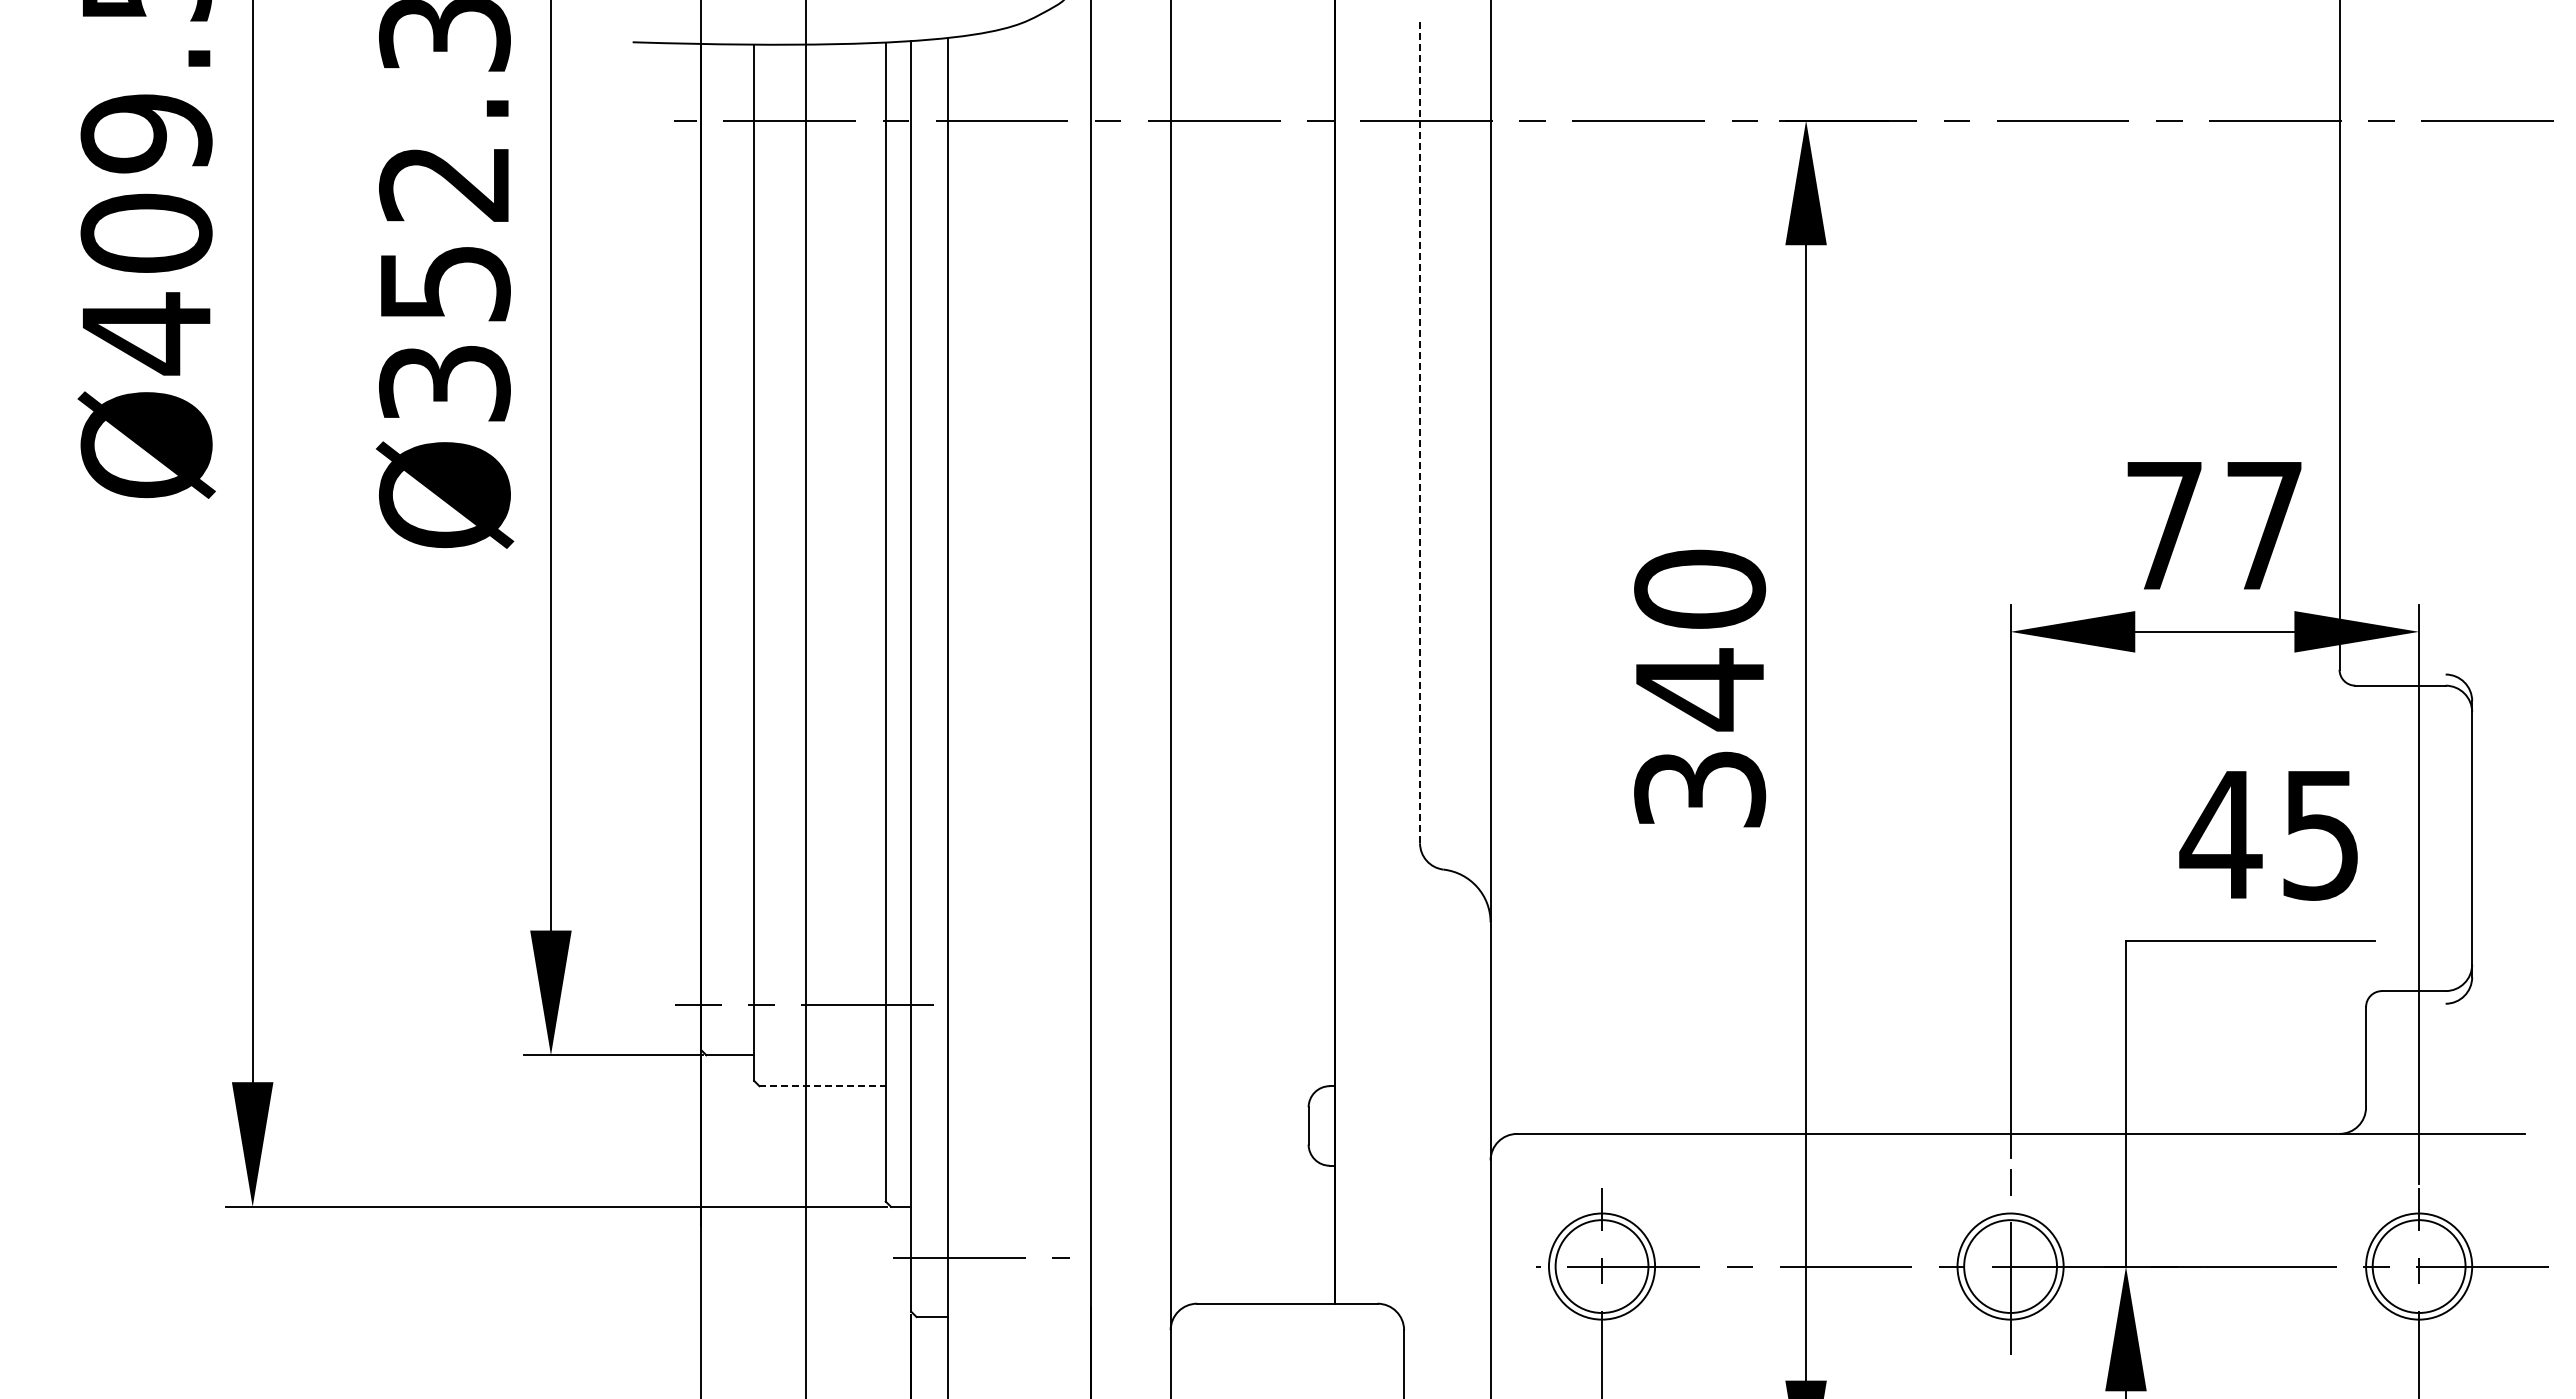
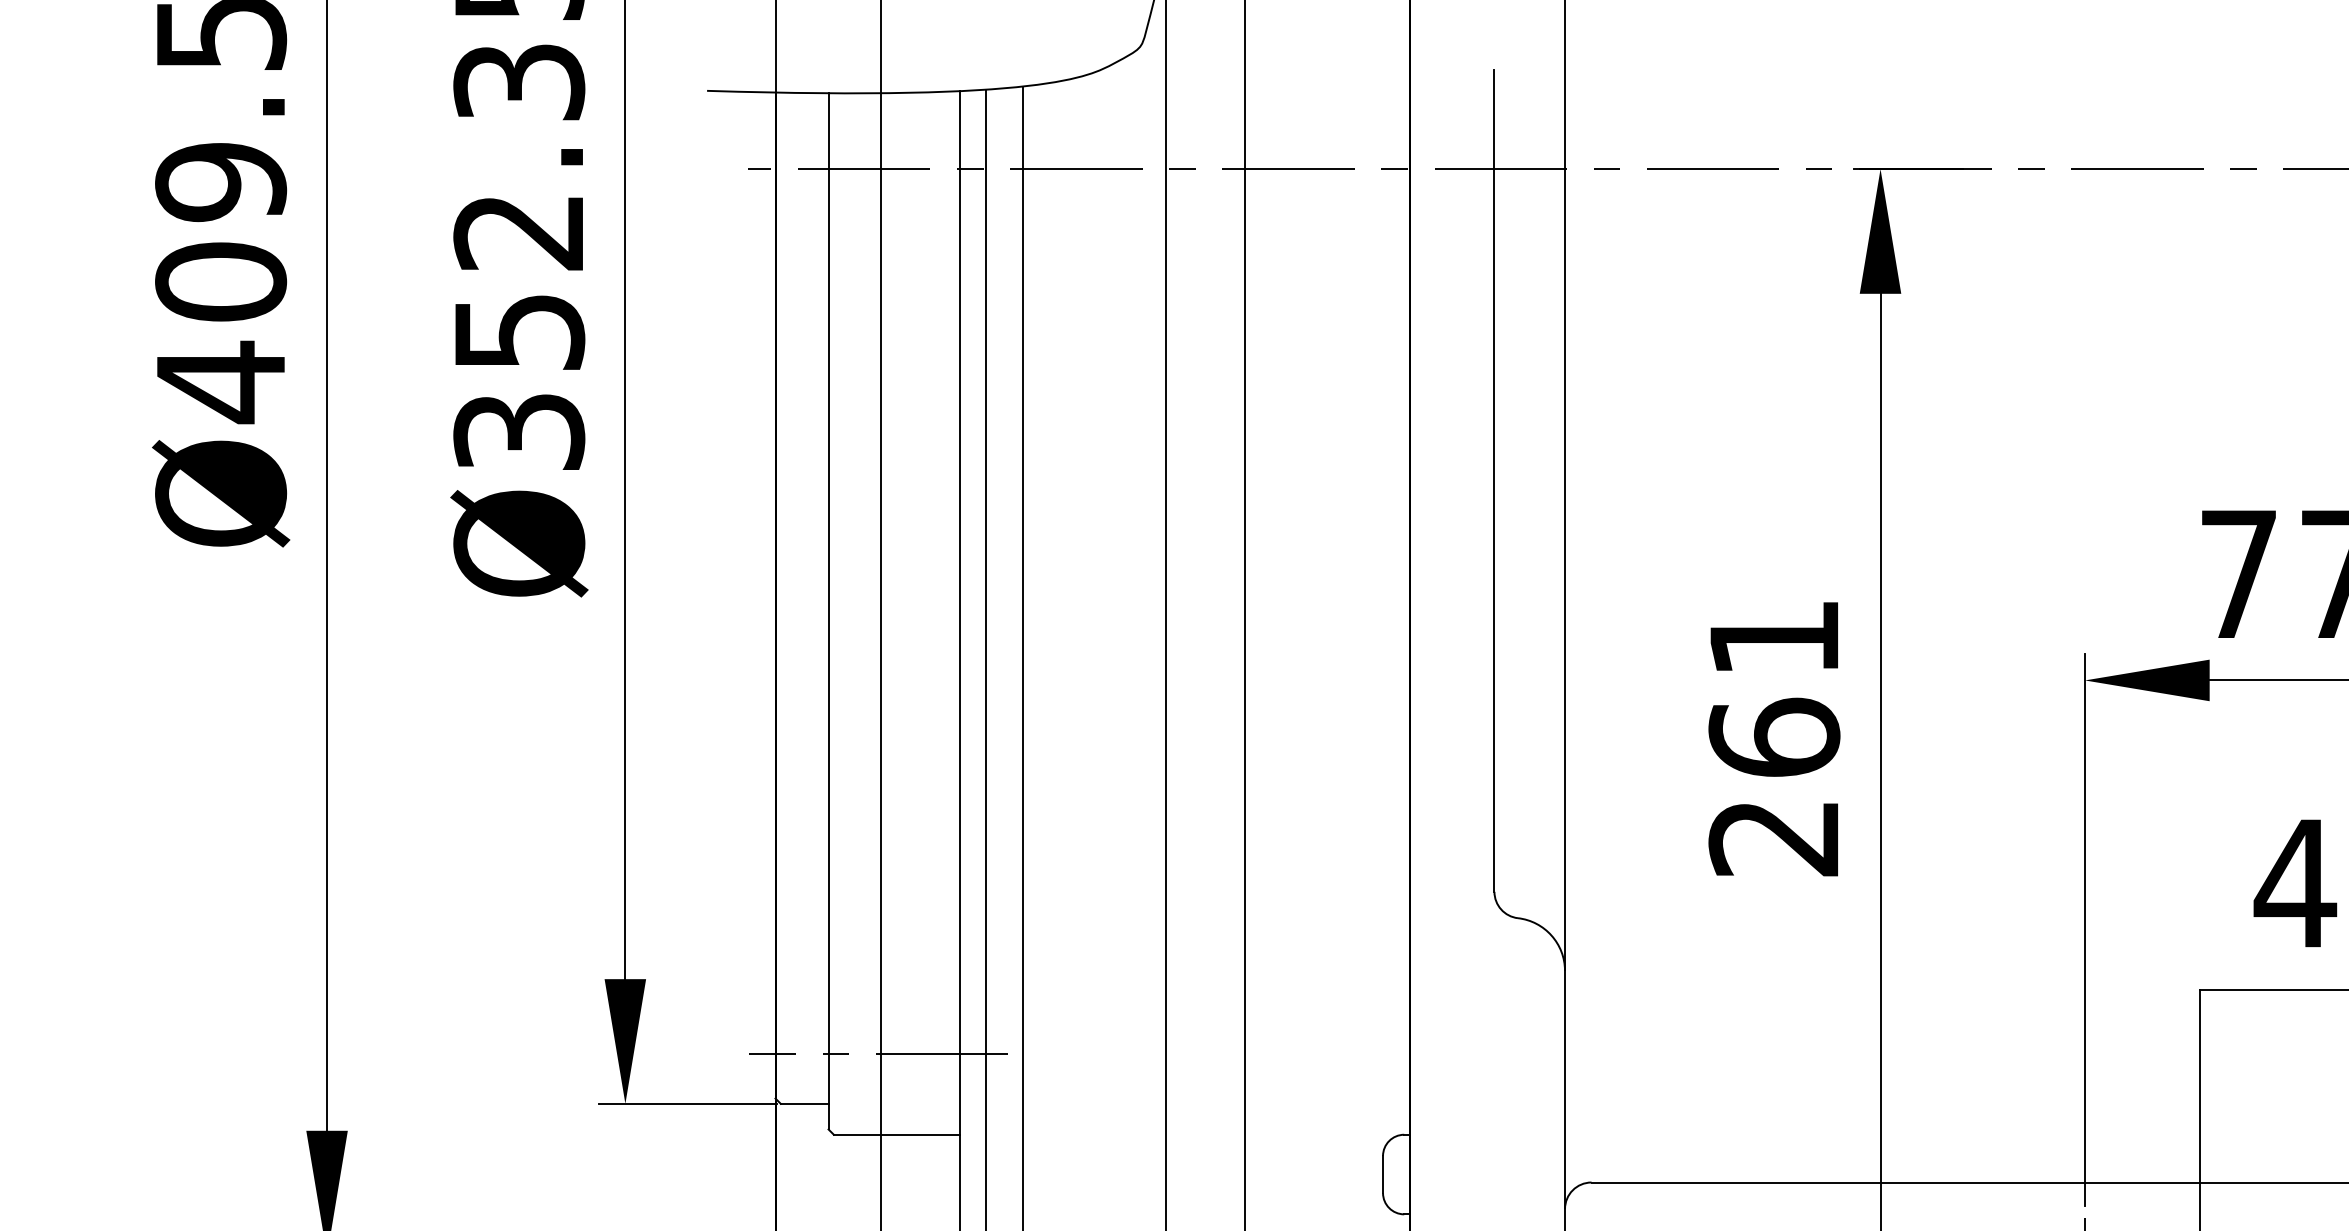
line: (1420, 432) -> (1494, 481), dashed -> solid
text: (1700, 688) -> (1774, 737), 340 -> 261
line: (823, 1086) -> (897, 1135), dashed -> solid

